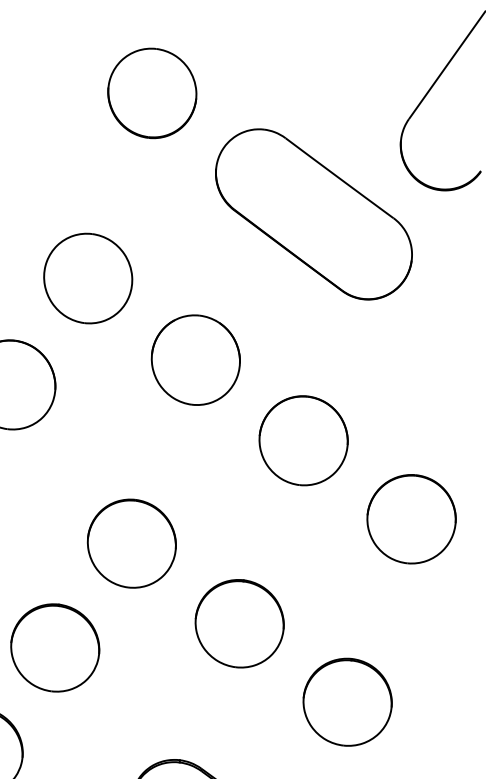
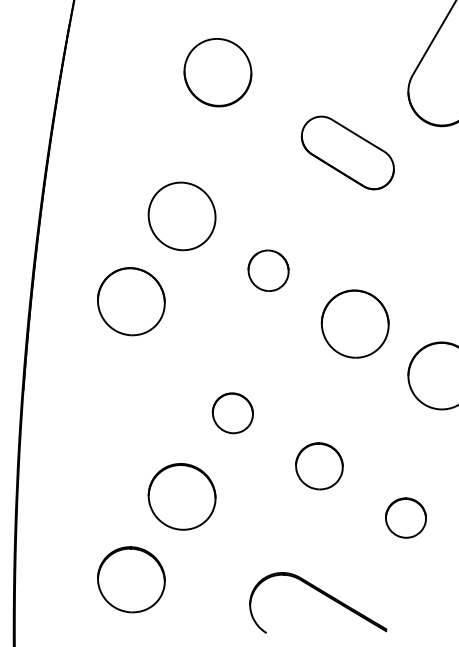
part: (313, 213) -> (347, 152), size x0.6
part: (195, 359) -> (268, 270), size x0.6
part: (131, 544) -> (232, 413), size x0.6
part: (239, 624) -> (319, 466), size x0.7
part: (347, 701) -> (405, 517), size x0.6

